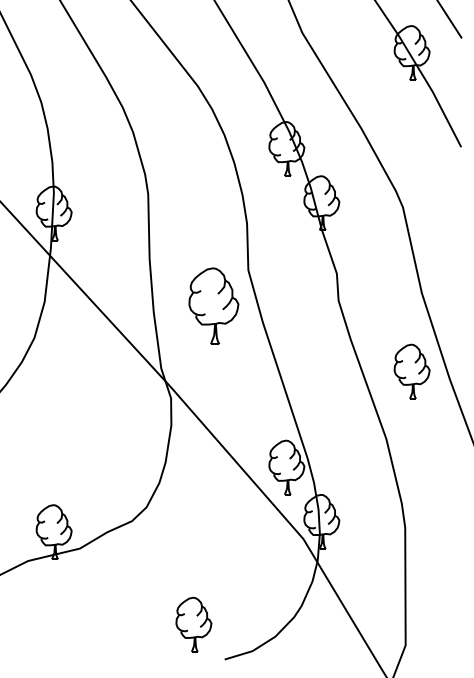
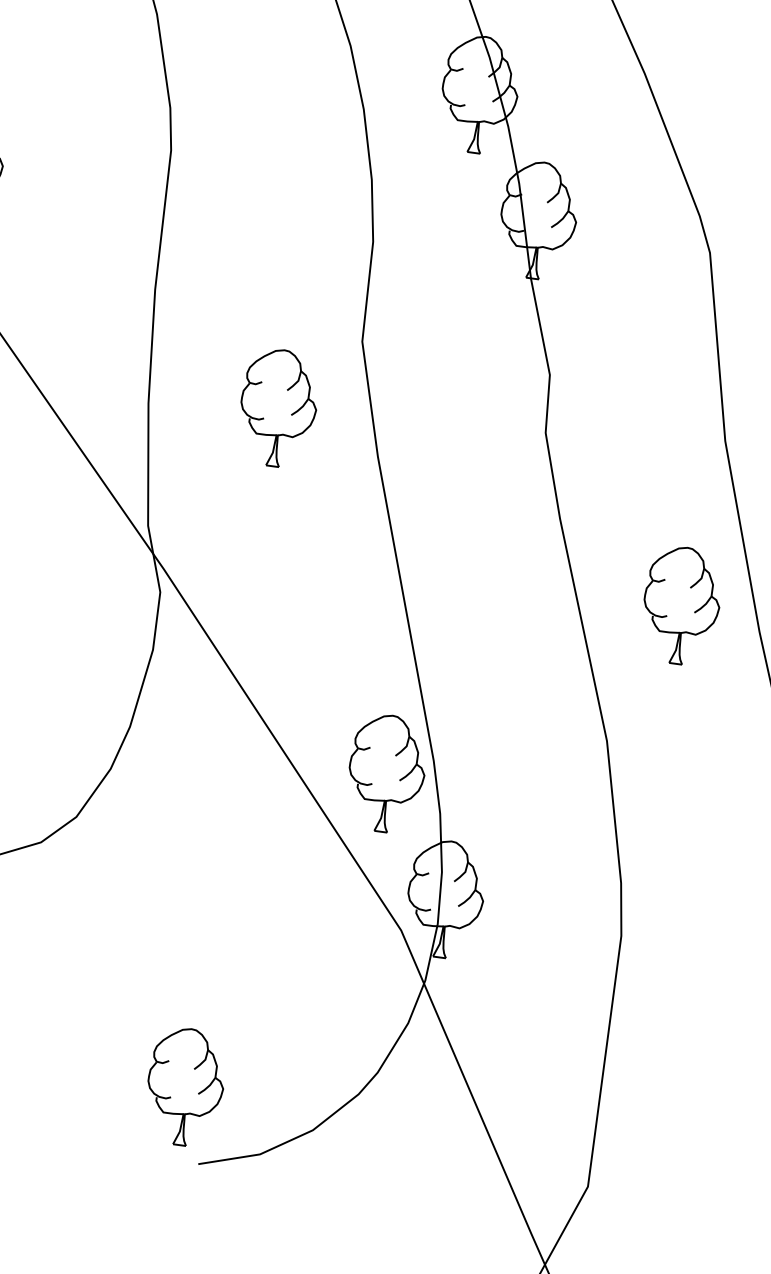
part: (213, 305) -> (277, 406), size x0.71
part: (193, 624) -> (184, 1086), moved

